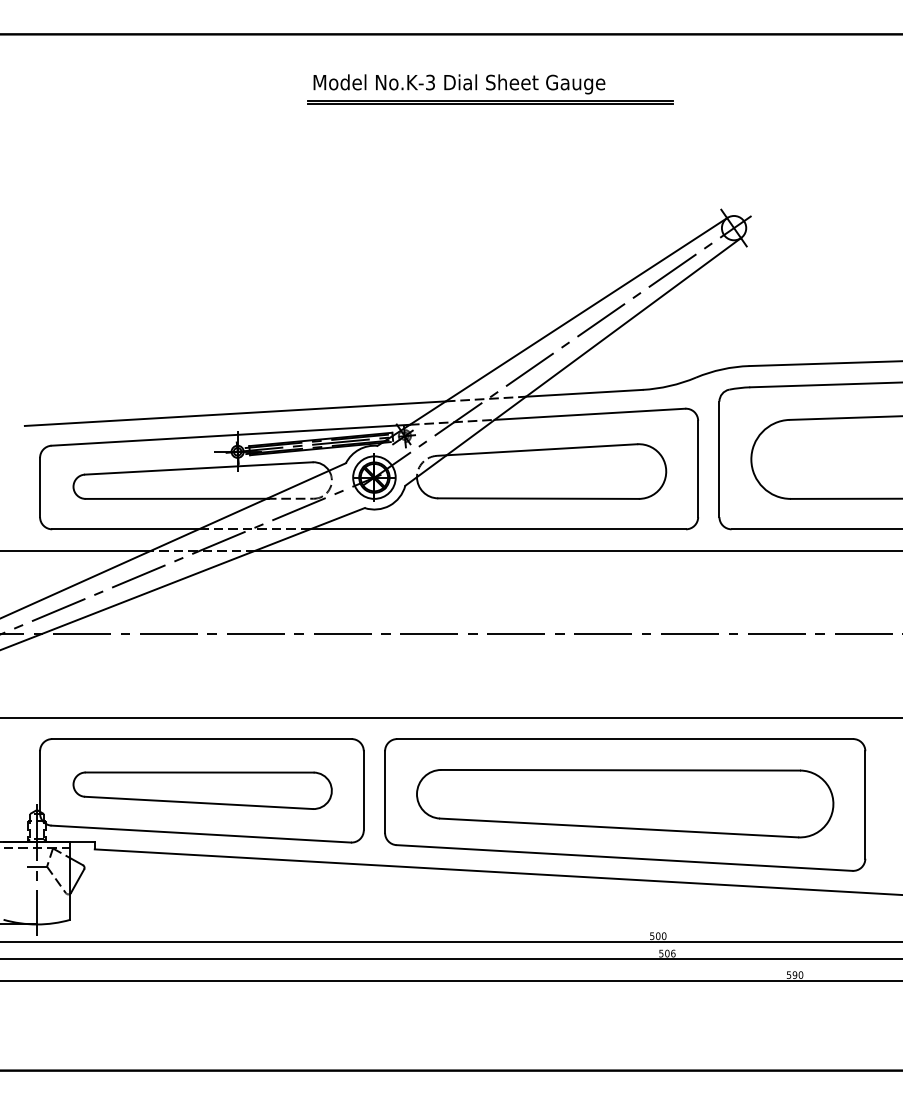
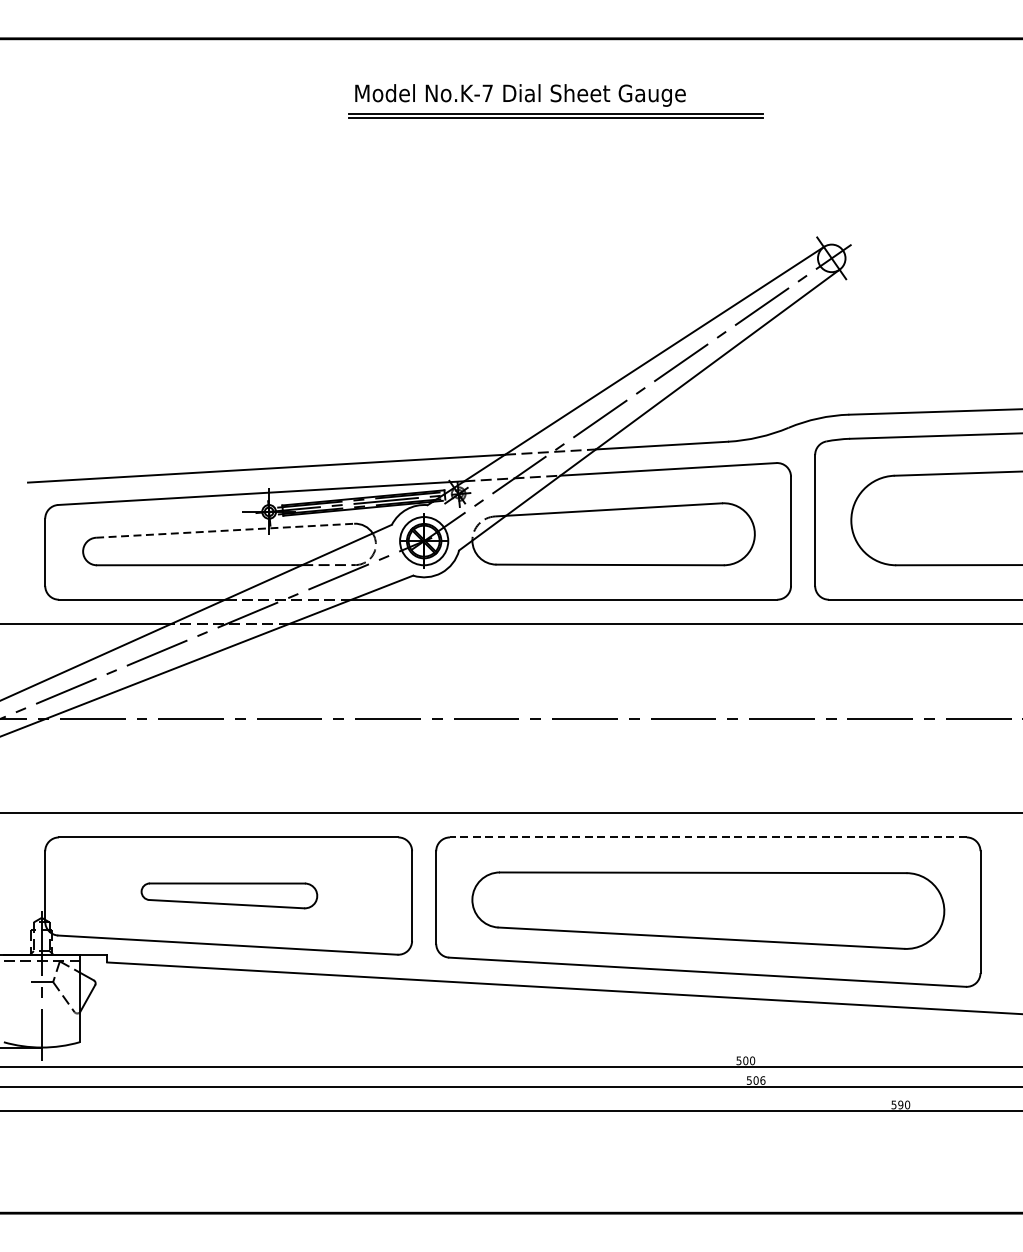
text: (430, 82) -> (487, 93), No.K-3 -> No.K-7
line: (198, 468) -> (224, 530), solid -> dashed
line: (625, 739) -> (708, 837), solid -> dashed
part: (202, 790) -> (229, 895), size x0.6

